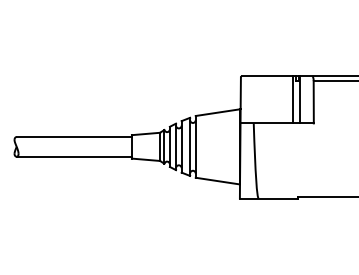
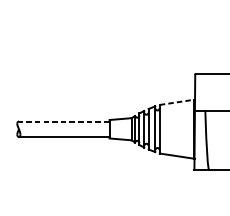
line: (218, 112) -> (177, 102), solid -> dashed
line: (74, 137) -> (64, 121), solid -> dashed

